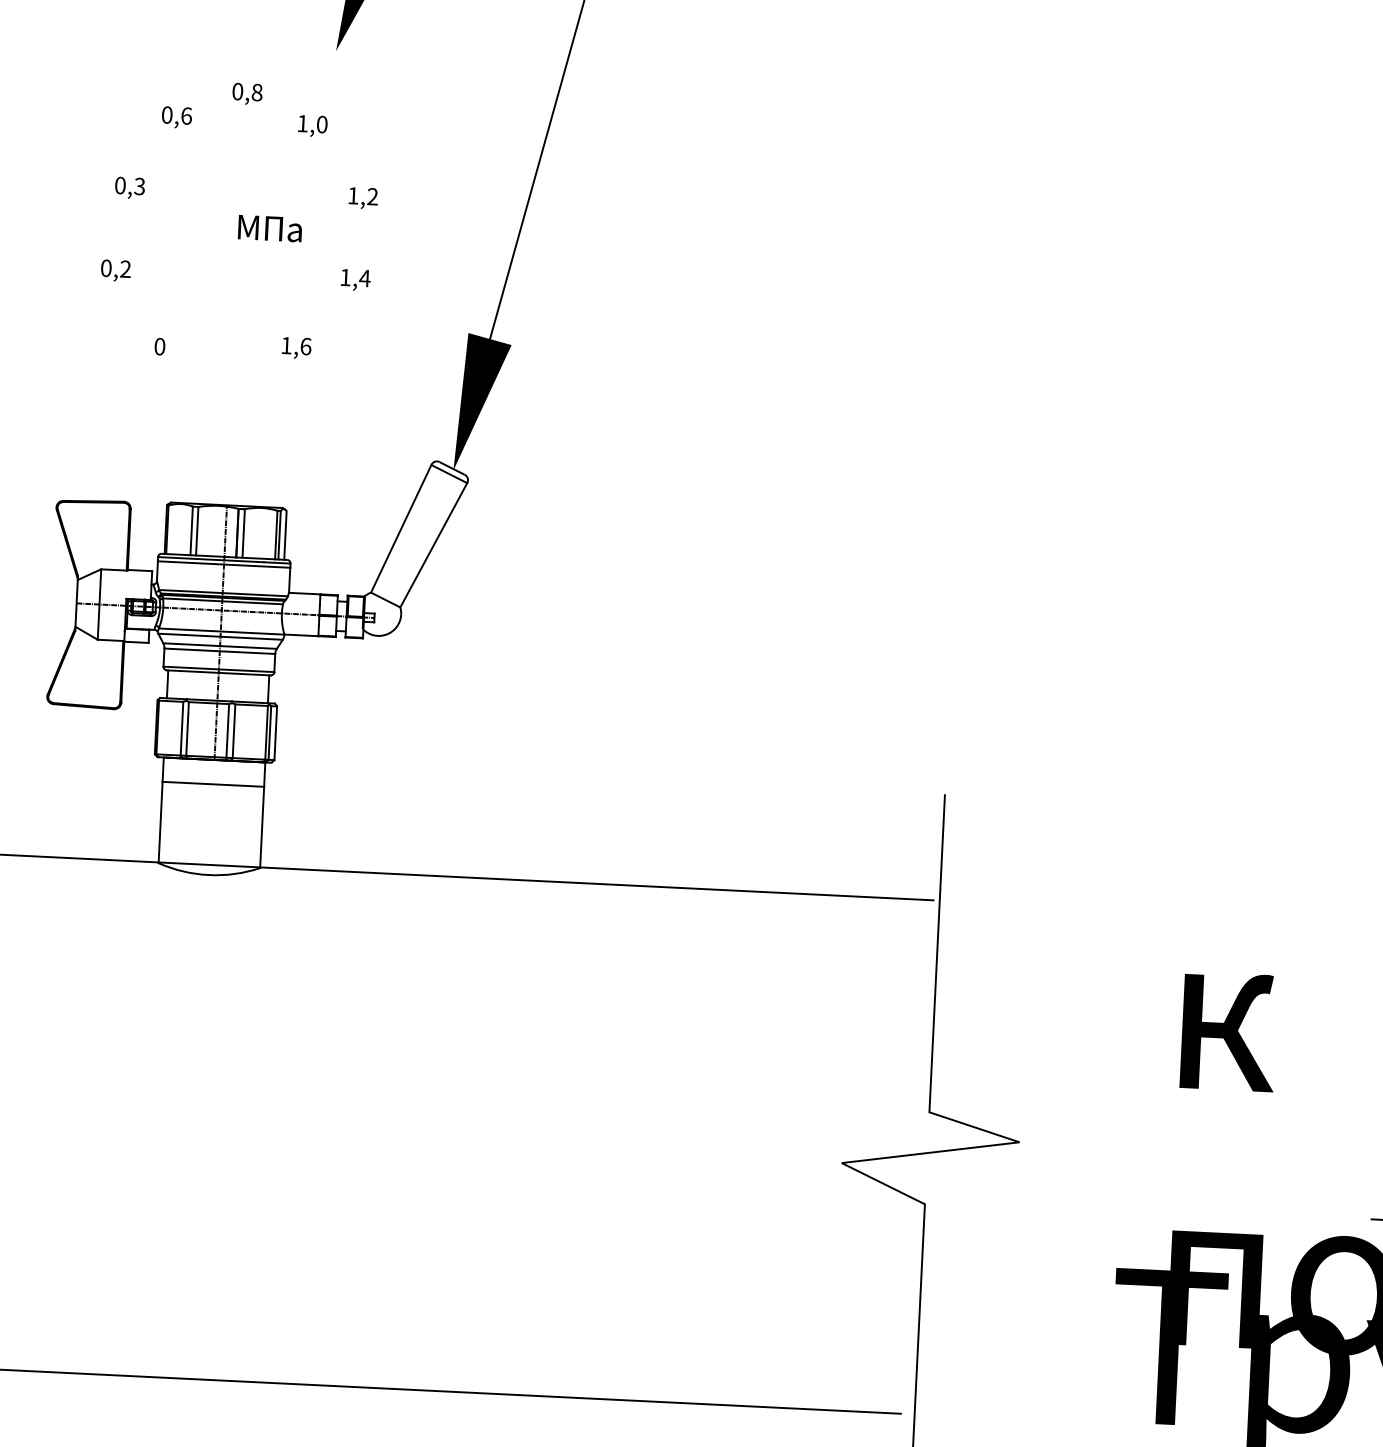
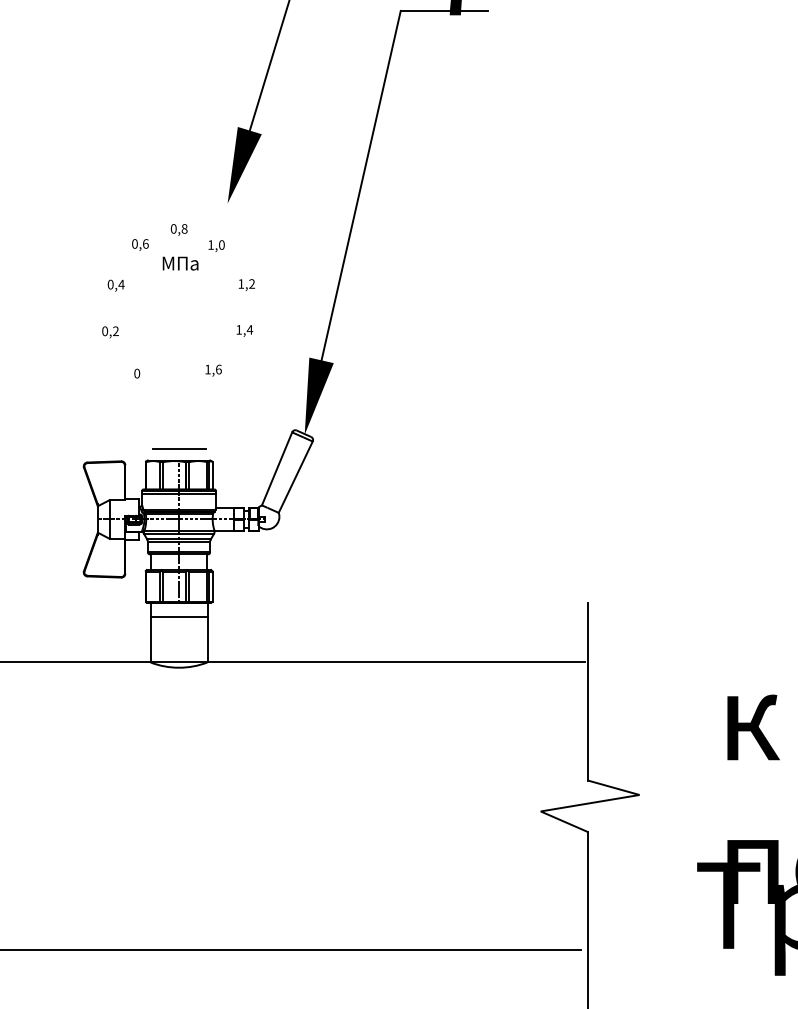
text: (139, 186) -> (121, 284), 0,3 -> 0,4
text: (269, 228) -> (180, 263), moved
line: (226, 485) -> (178, 449), added

